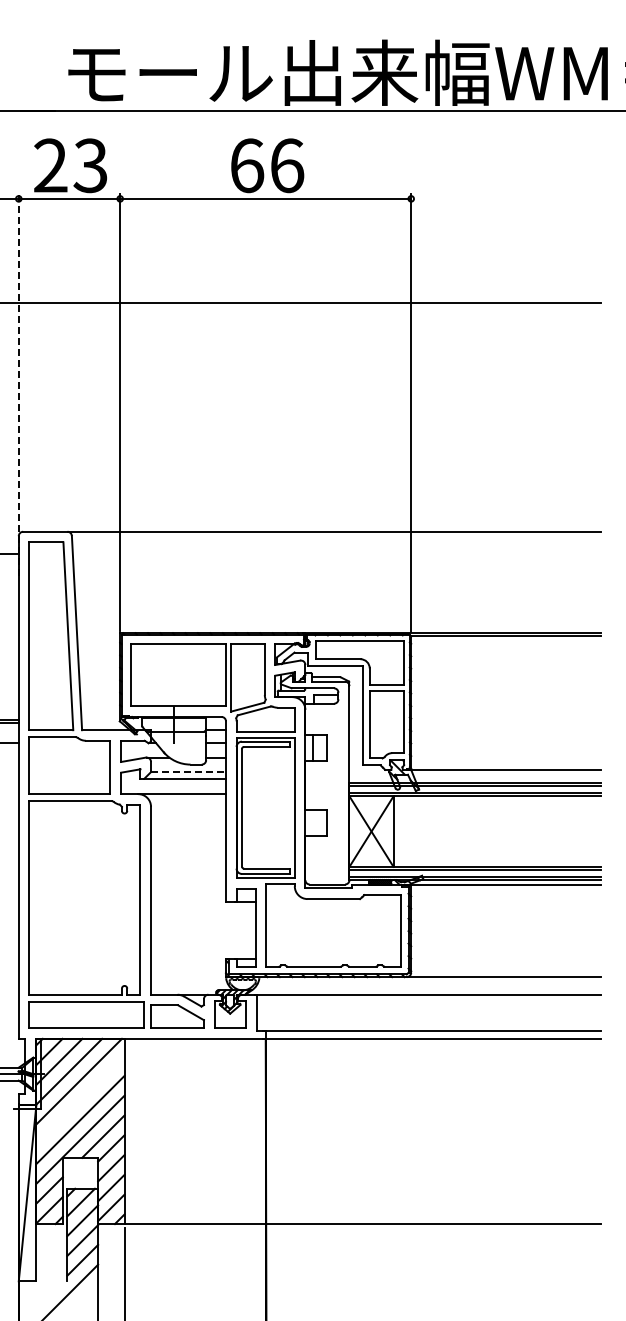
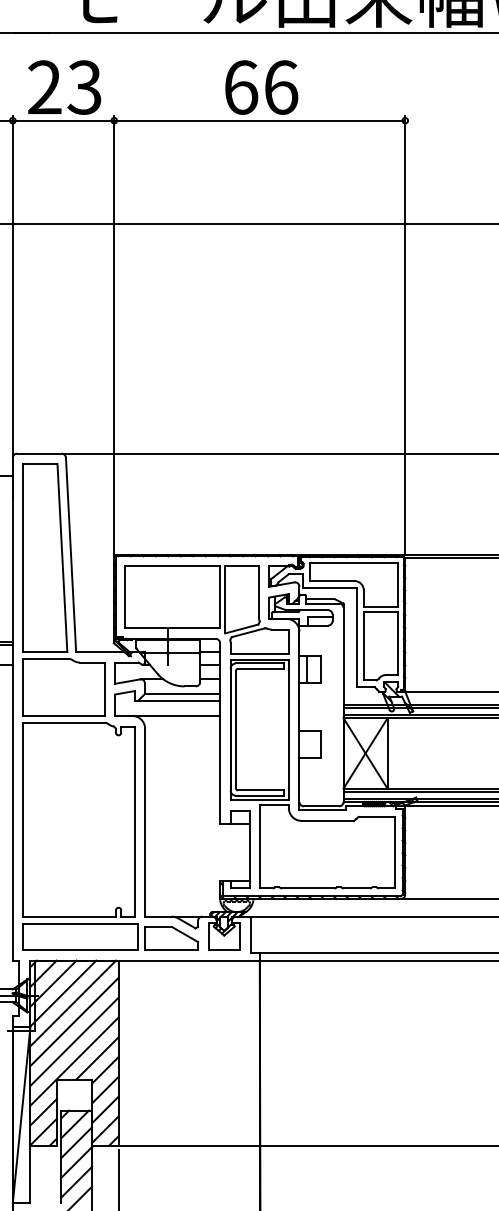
line: (18, 385) -> (12, 307), dashed -> solid
line: (188, 772) -> (182, 694), dashed -> solid
line: (80, 1100) -> (74, 1022), added

